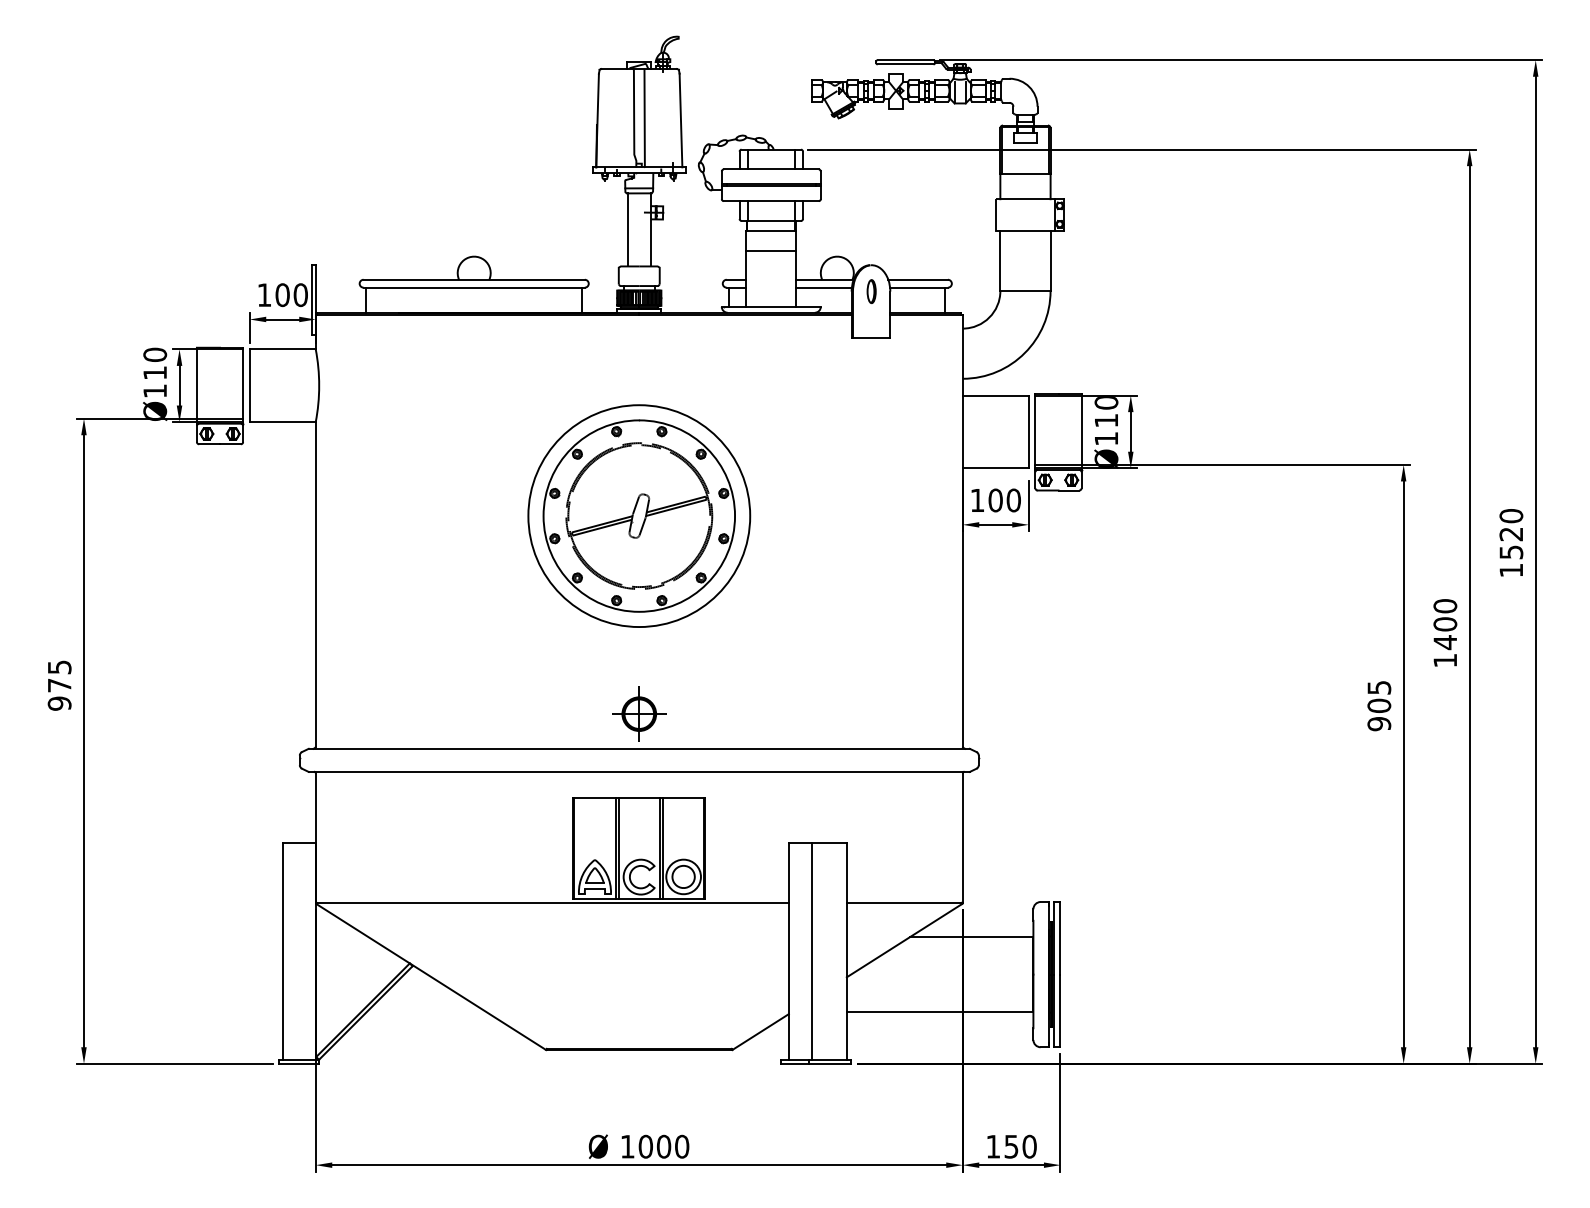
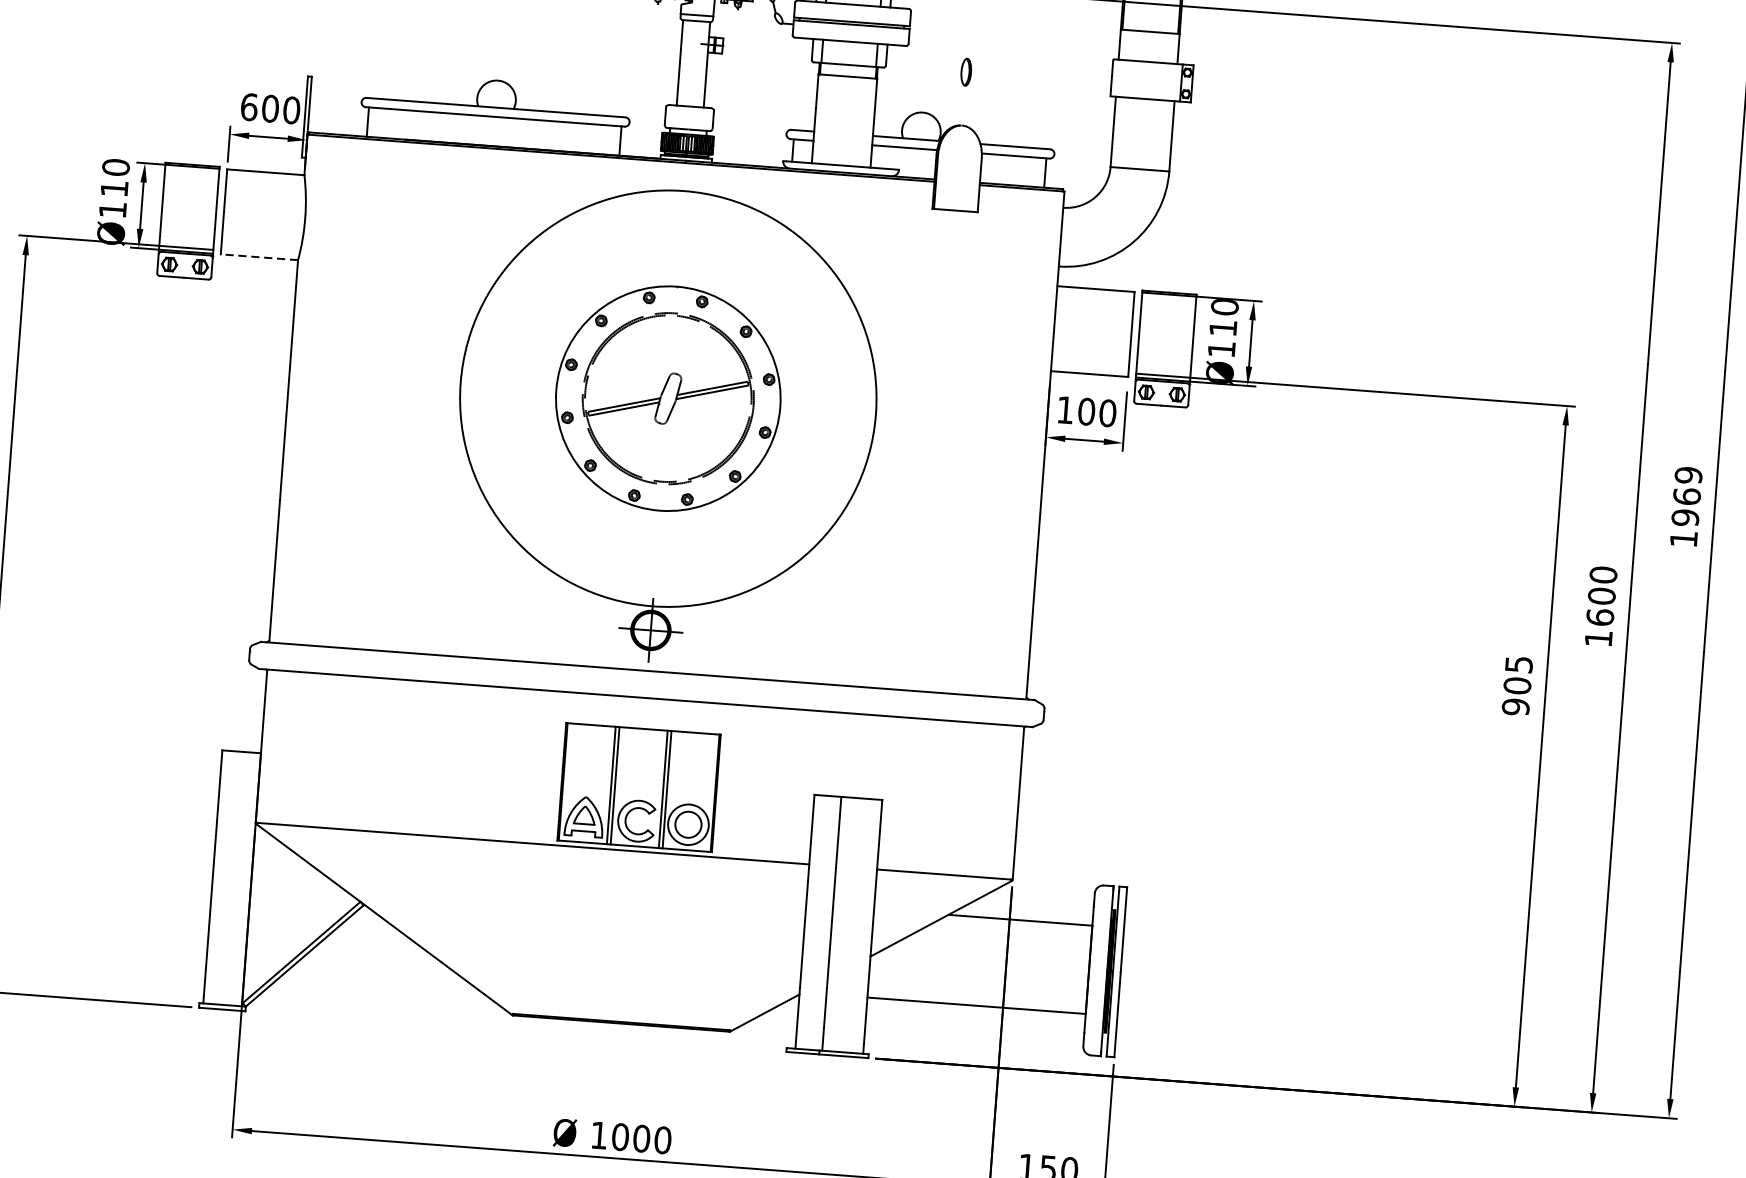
line: (771, 250) -> (846, 99), removed
part: (871, 291) -> (966, 72), moved
text: (264, 295) -> (249, 107), 100 -> 600
line: (282, 422) -> (259, 257), solid -> dashed
circle: (639, 516) -> (668, 399), size x1.6
text: (1511, 534) -> (1687, 496), 1520 -> 1969
text: (1445, 642) -> (1600, 617), 1400 -> 1600

